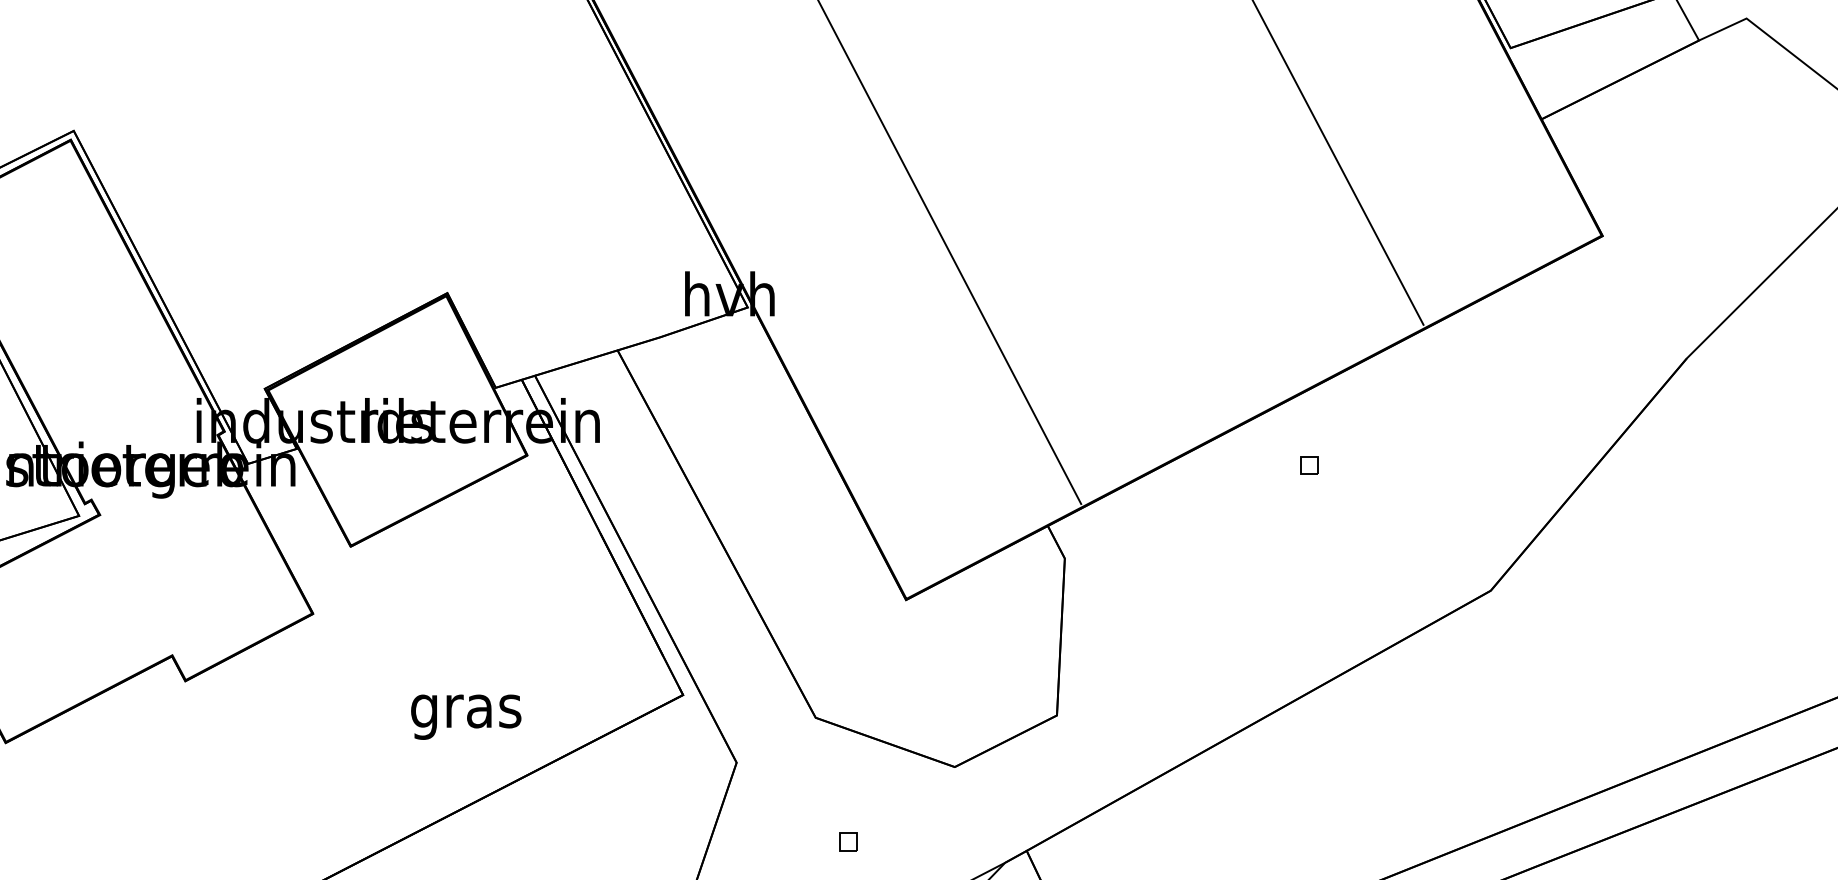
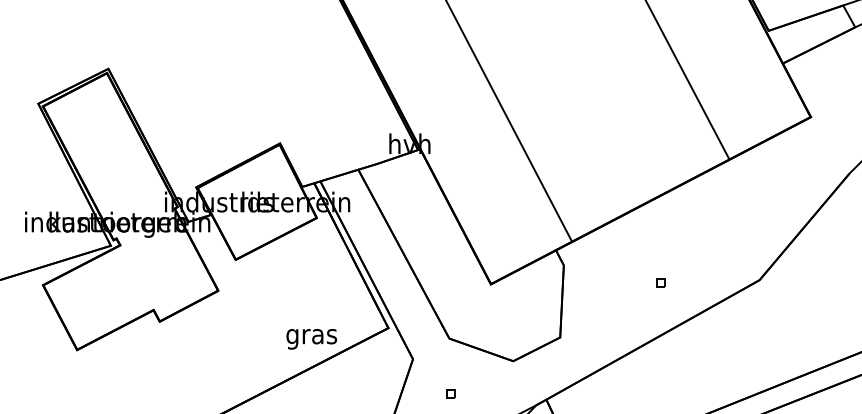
part: (1307, 465) -> (660, 282), moved
text: (465, 717) -> (311, 339), moved
part: (846, 841) -> (450, 393), moved

